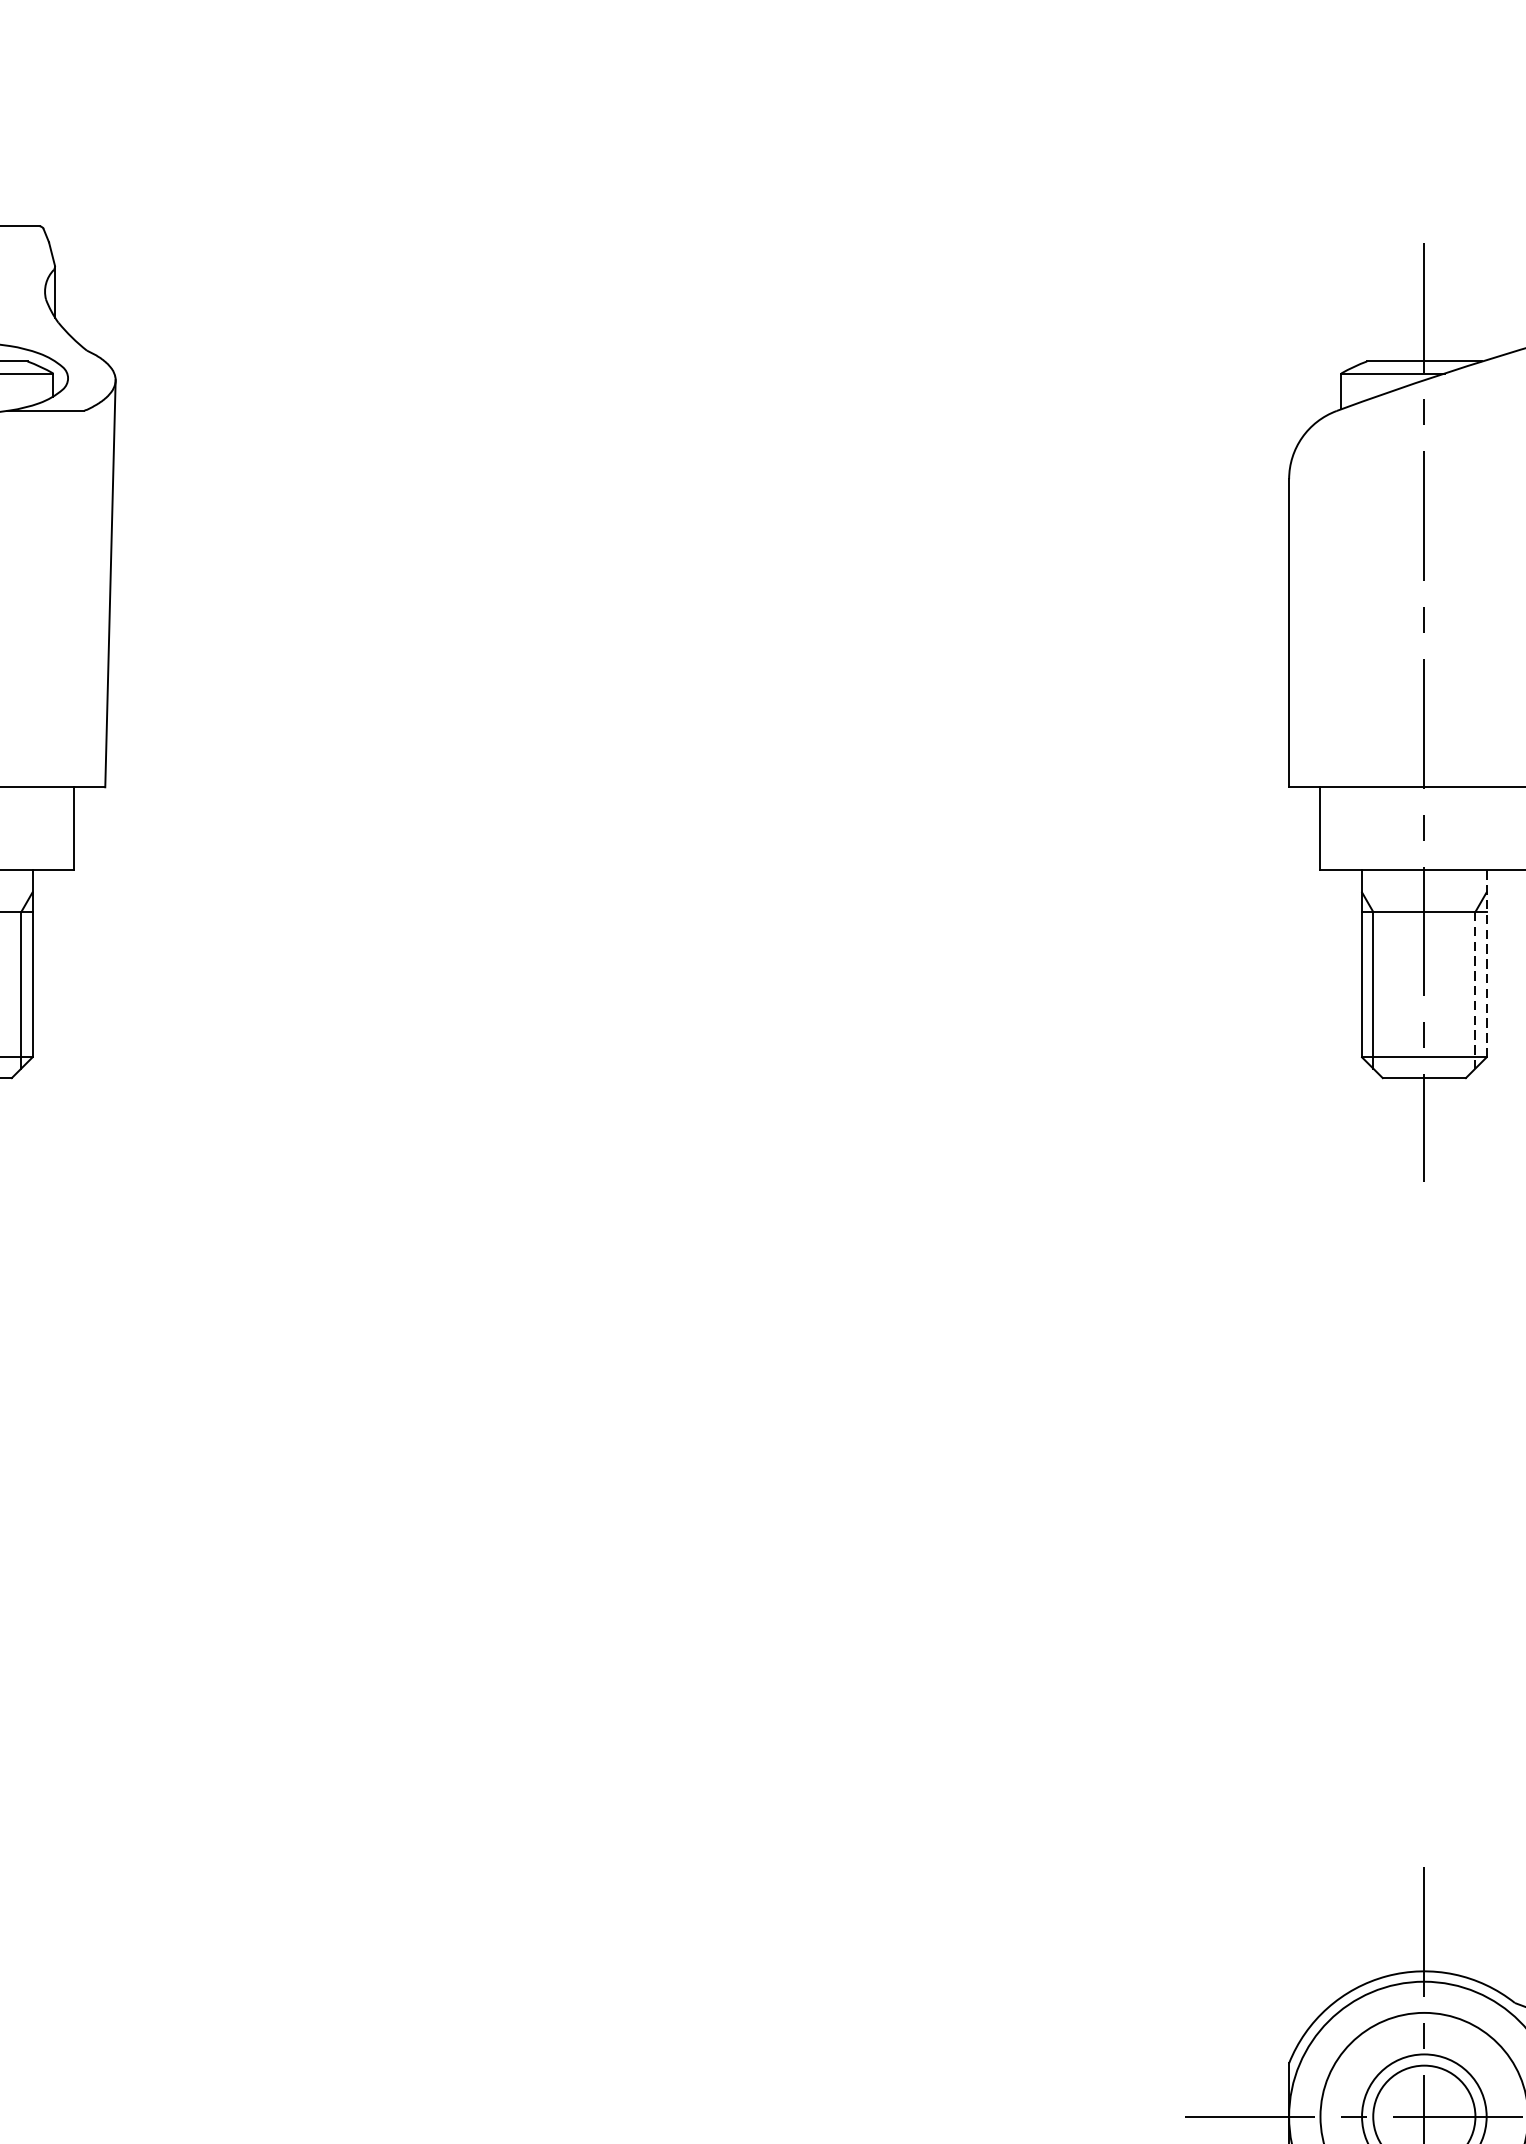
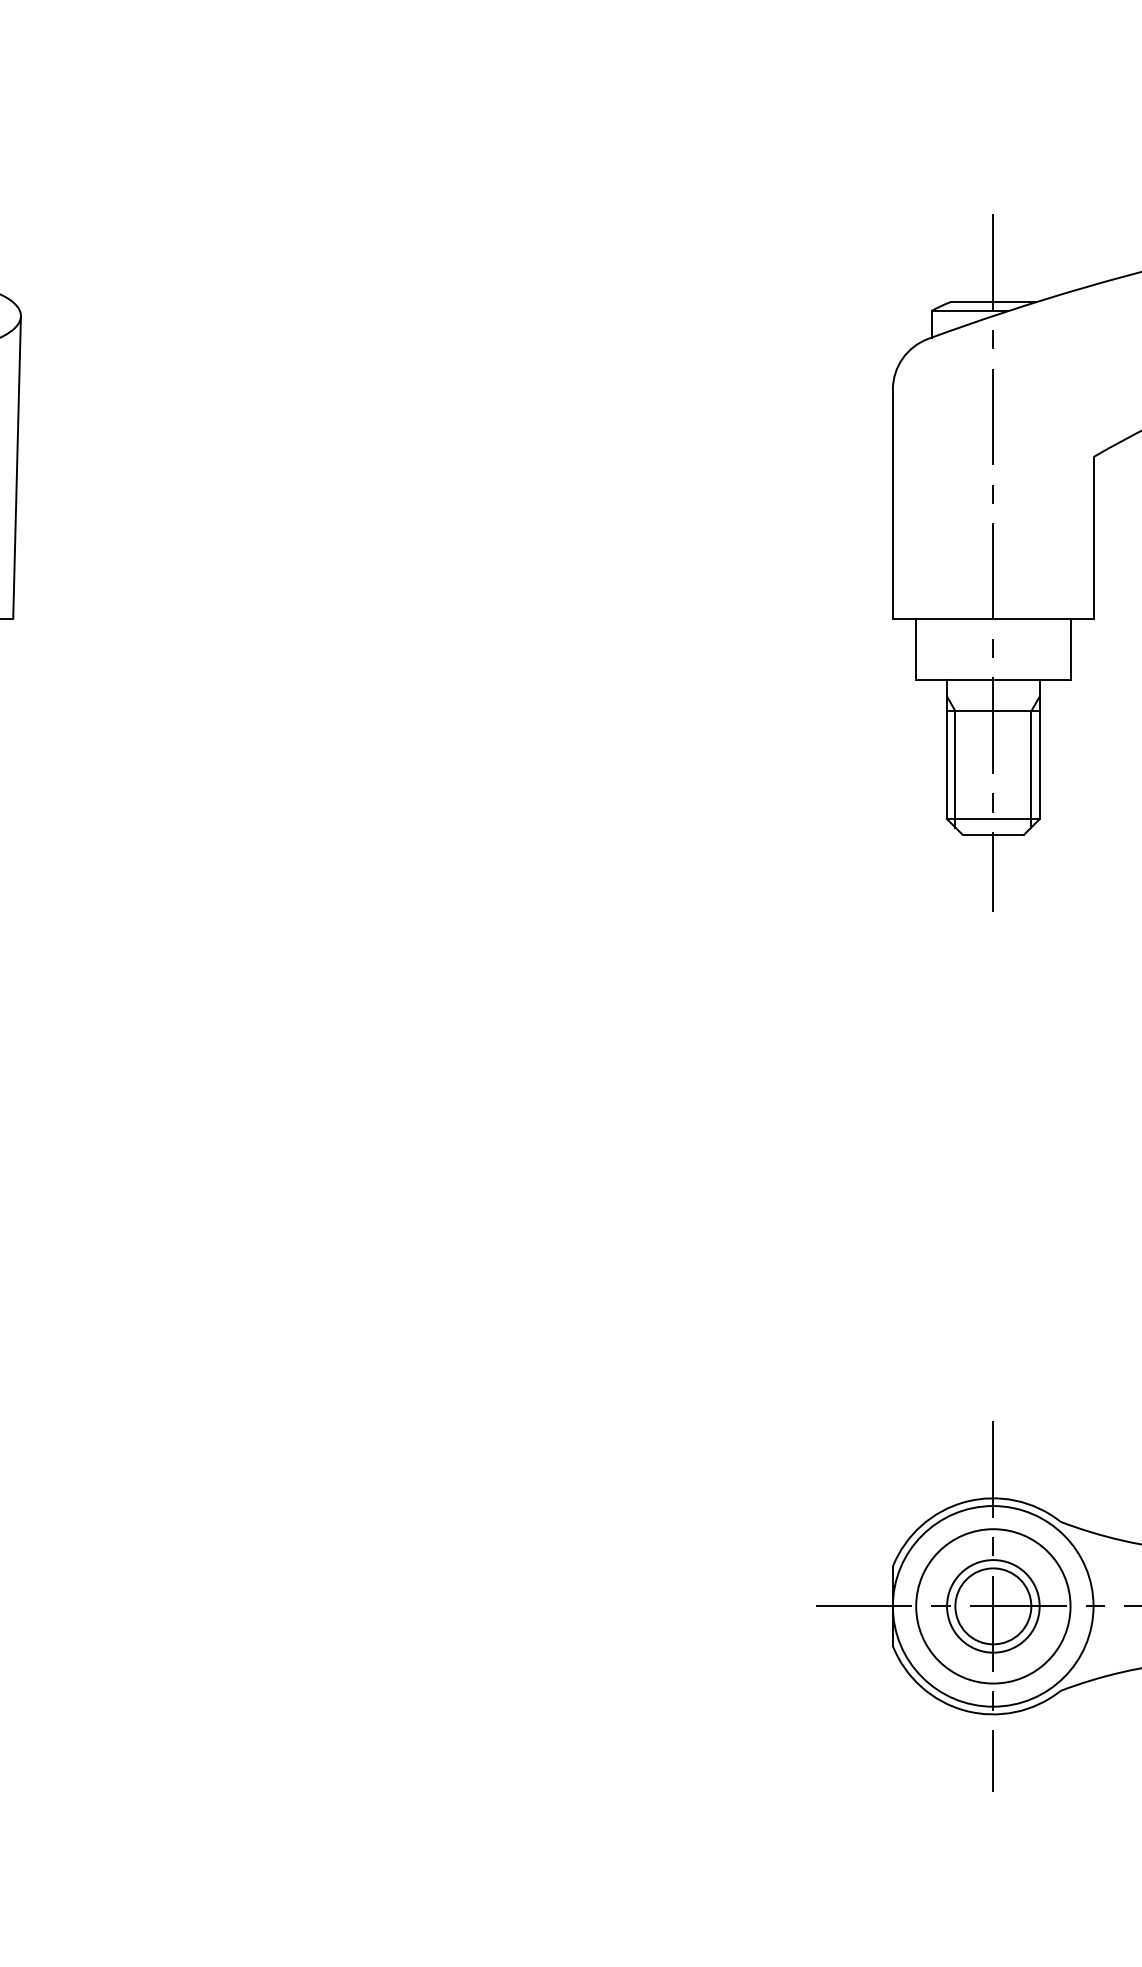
line: (1486, 964) -> (1039, 750), dashed -> solid
line: (1475, 990) -> (1031, 769), dashed -> solid

